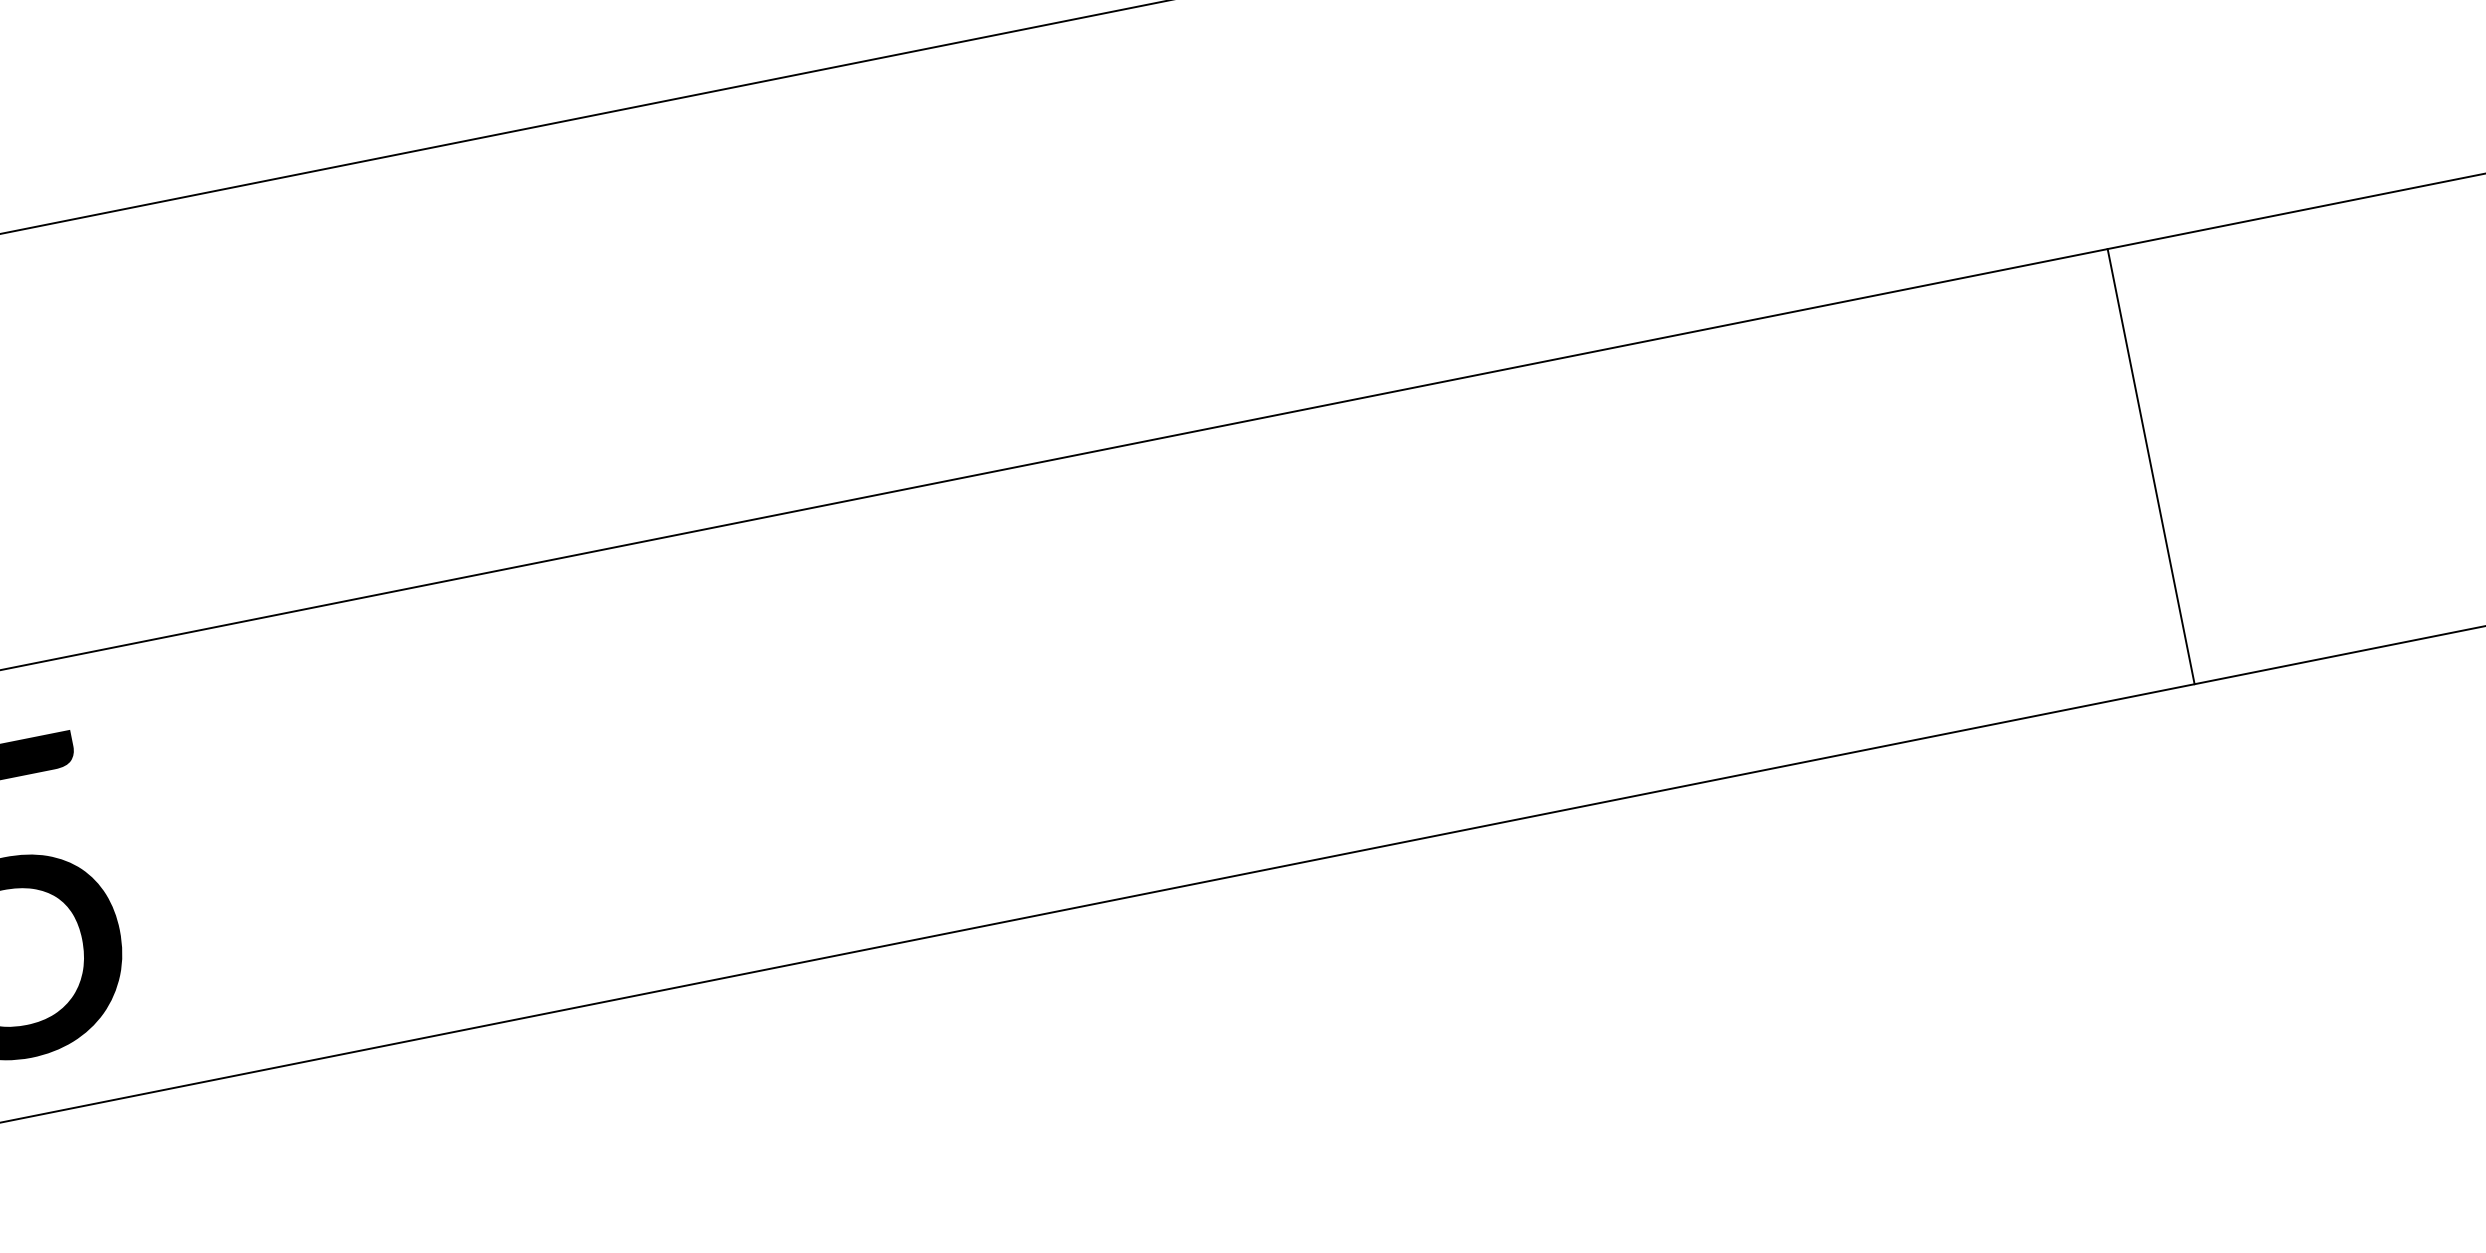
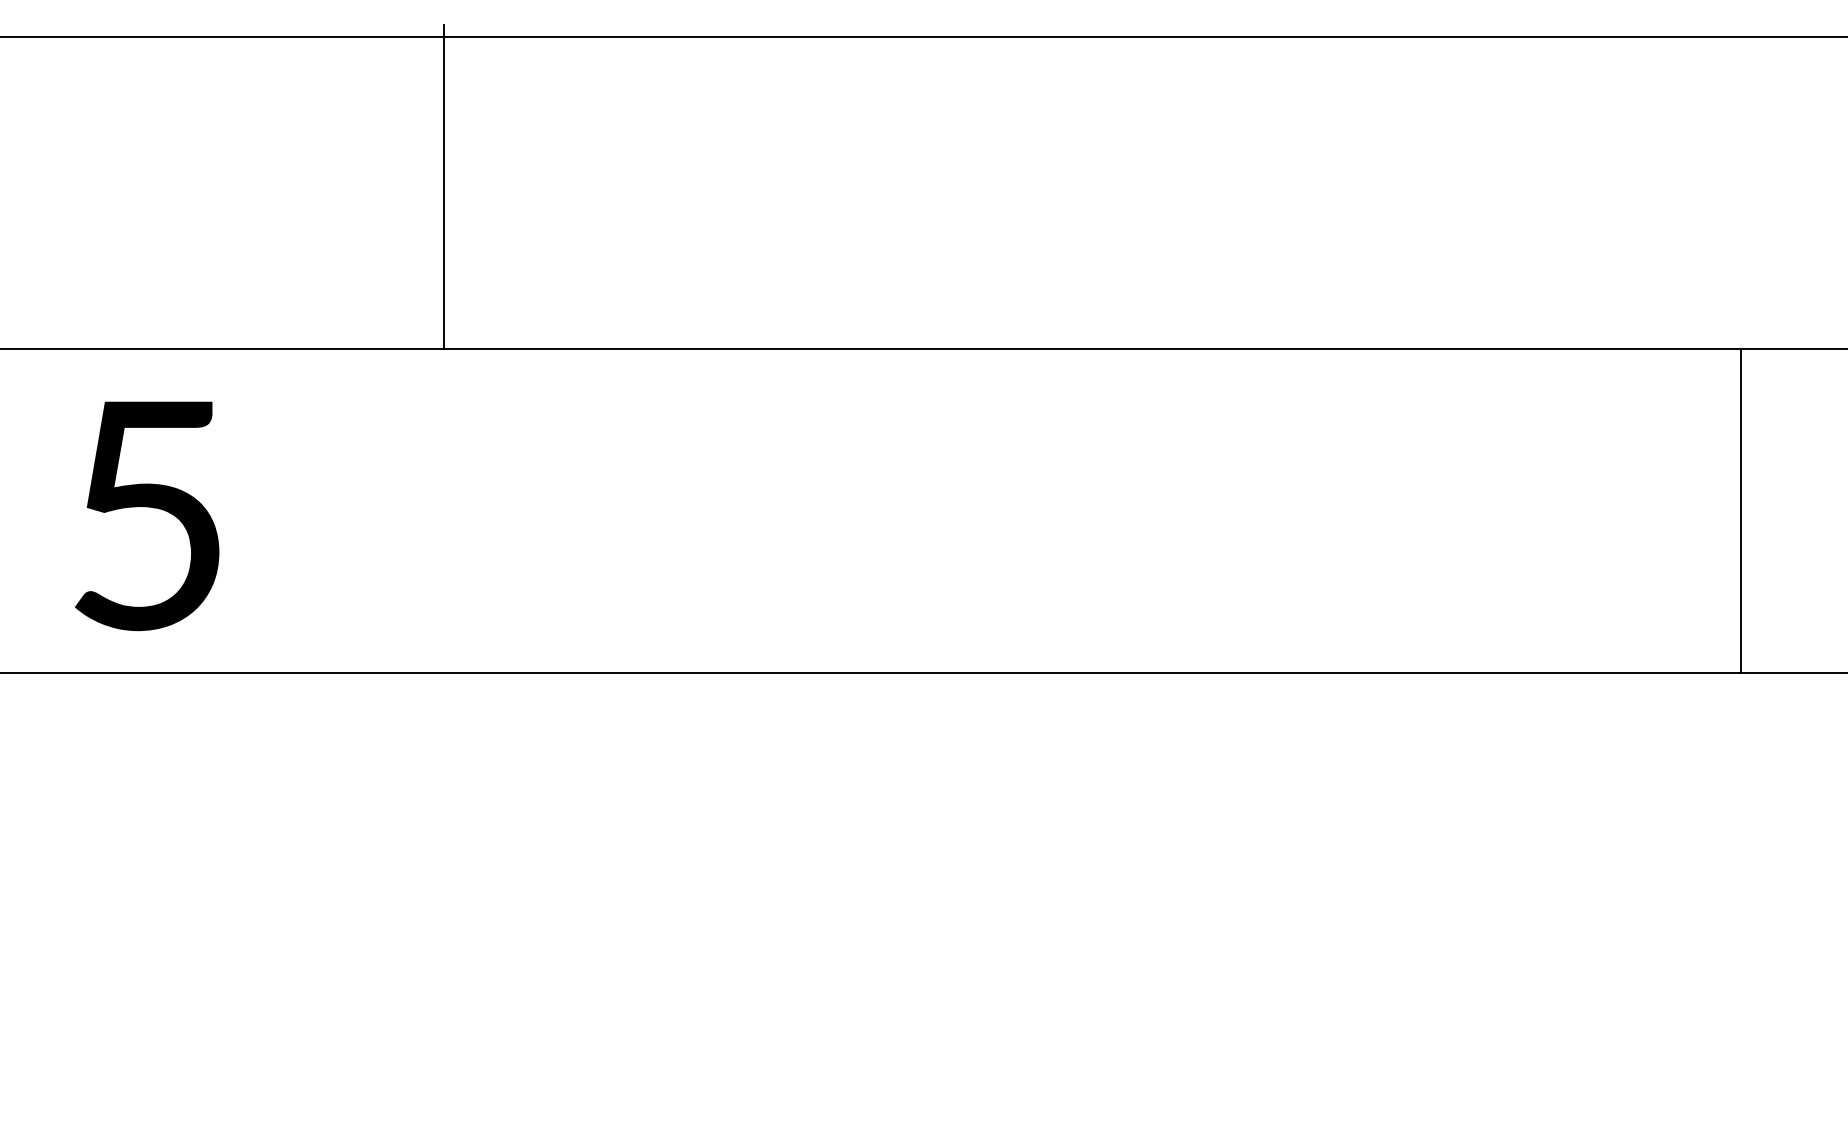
line: (323, 378) -> (444, 186), added

